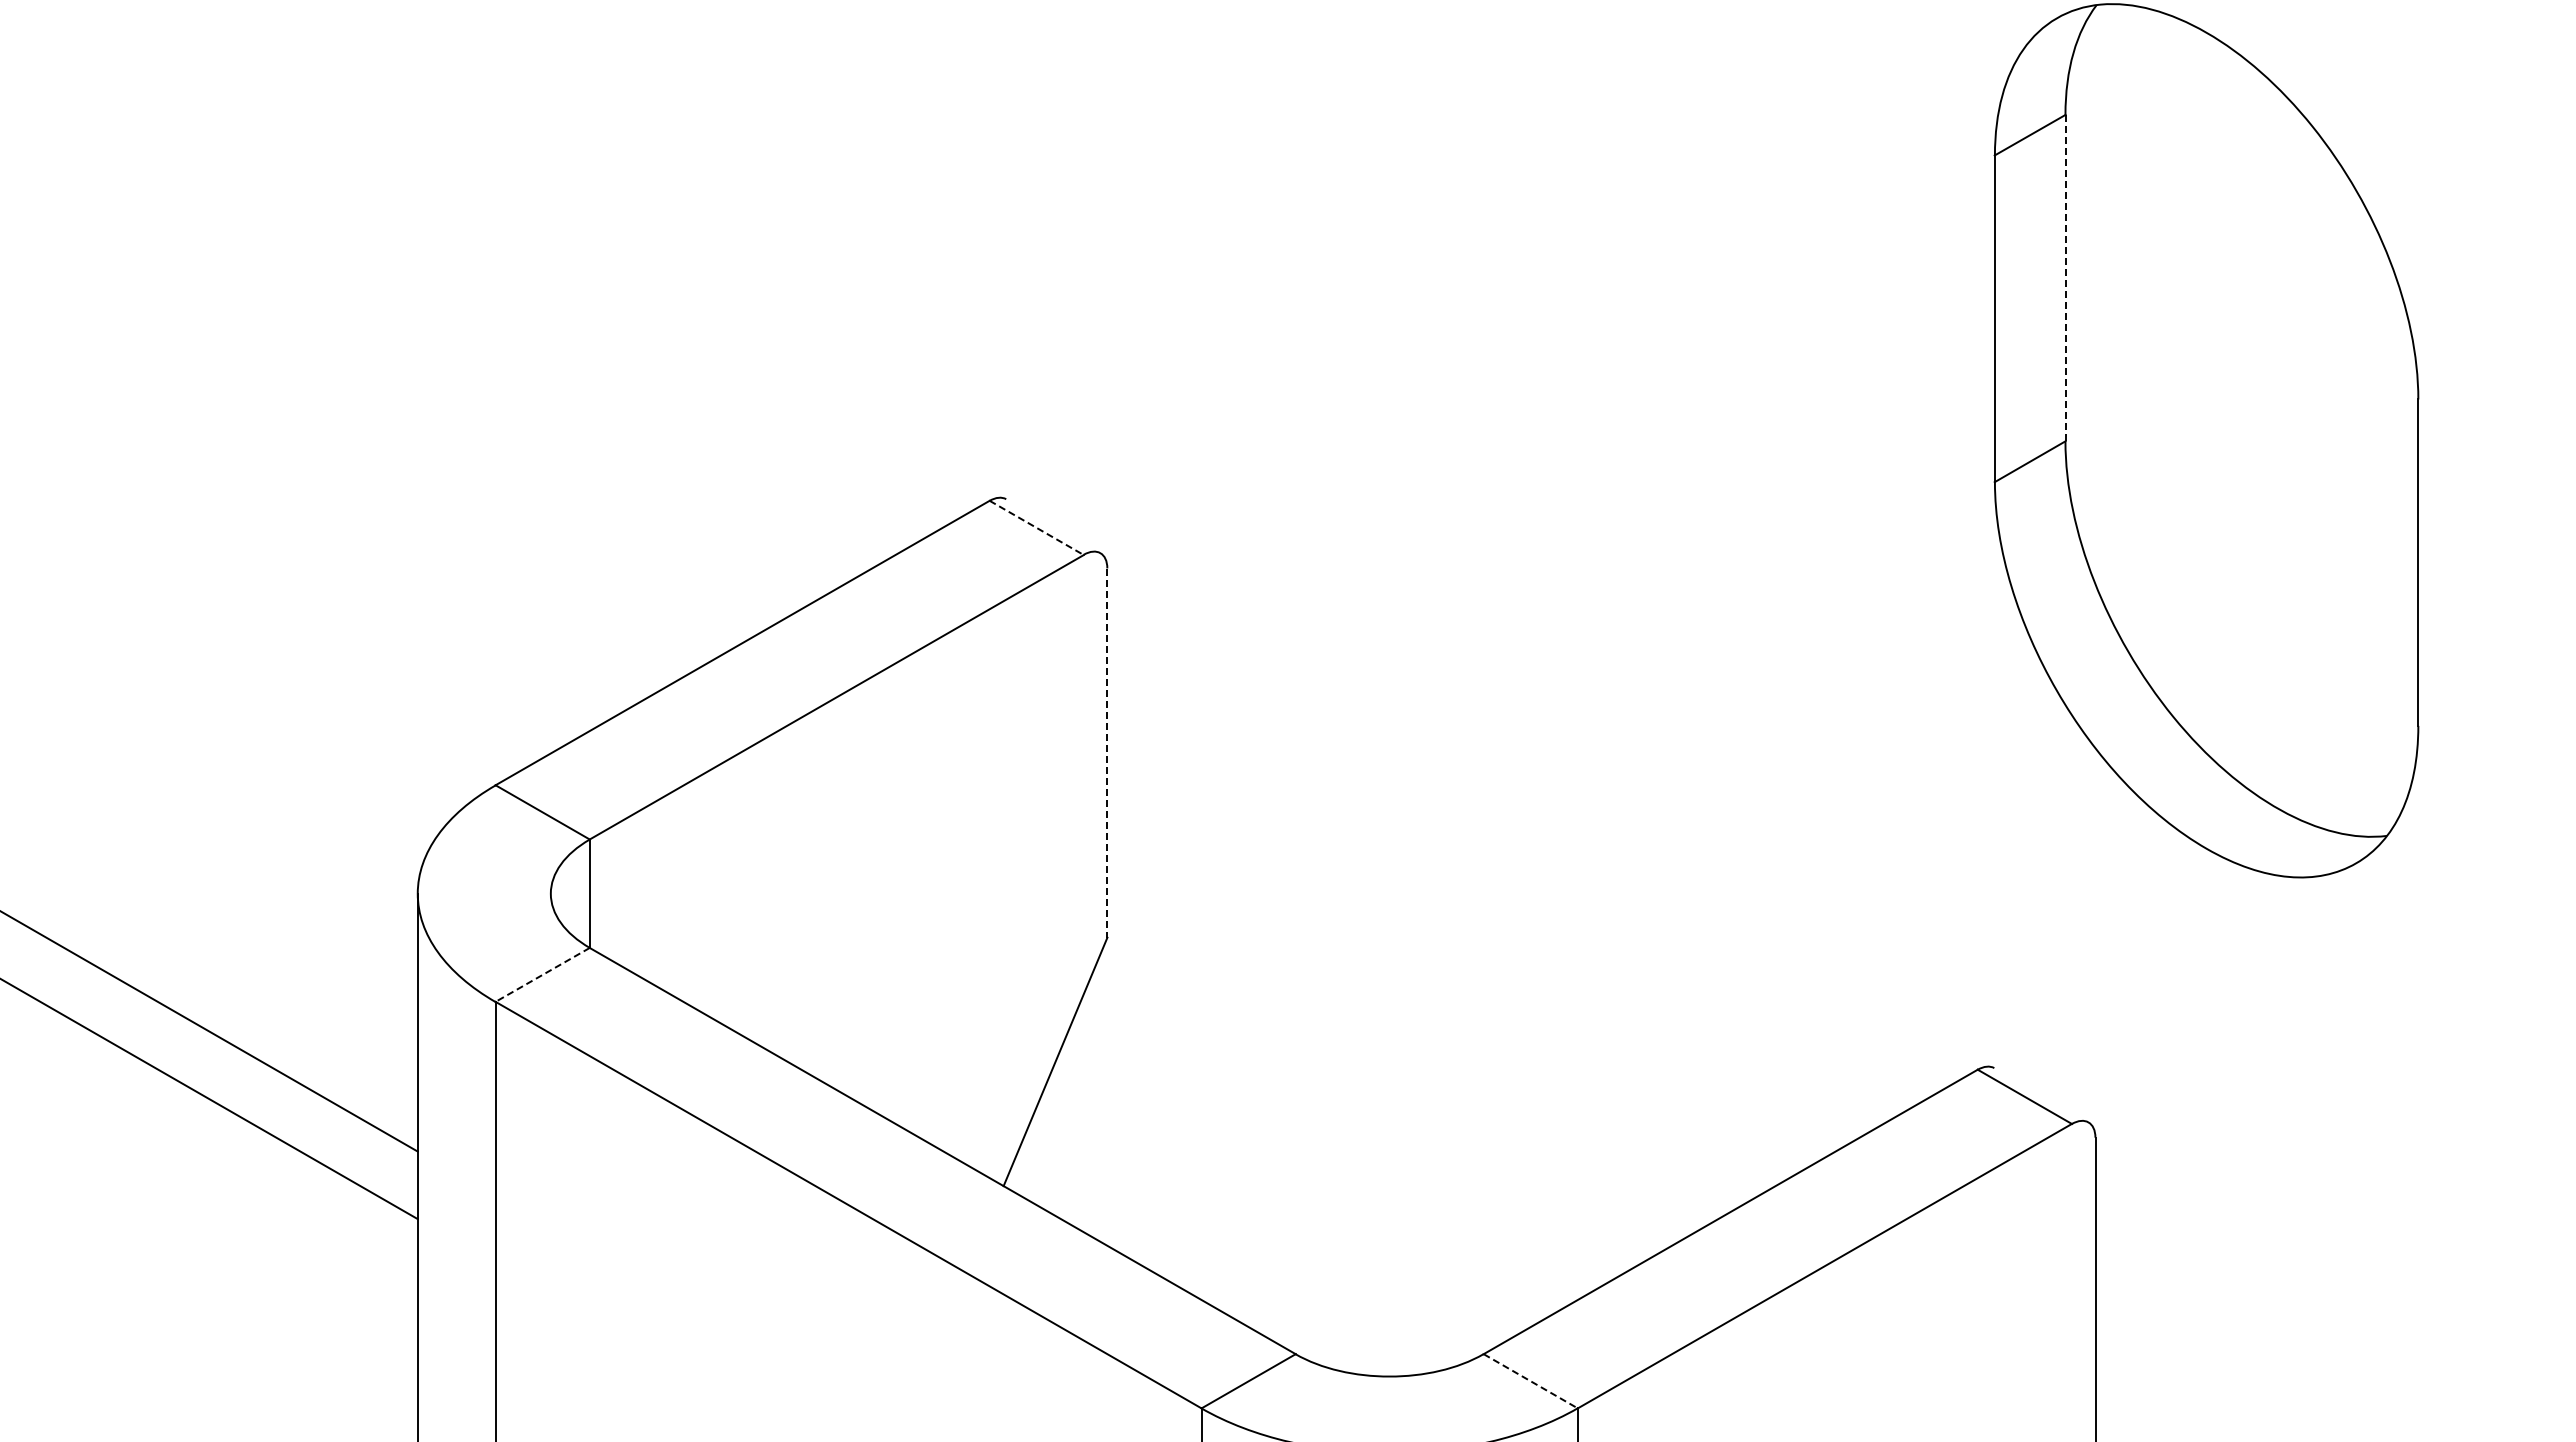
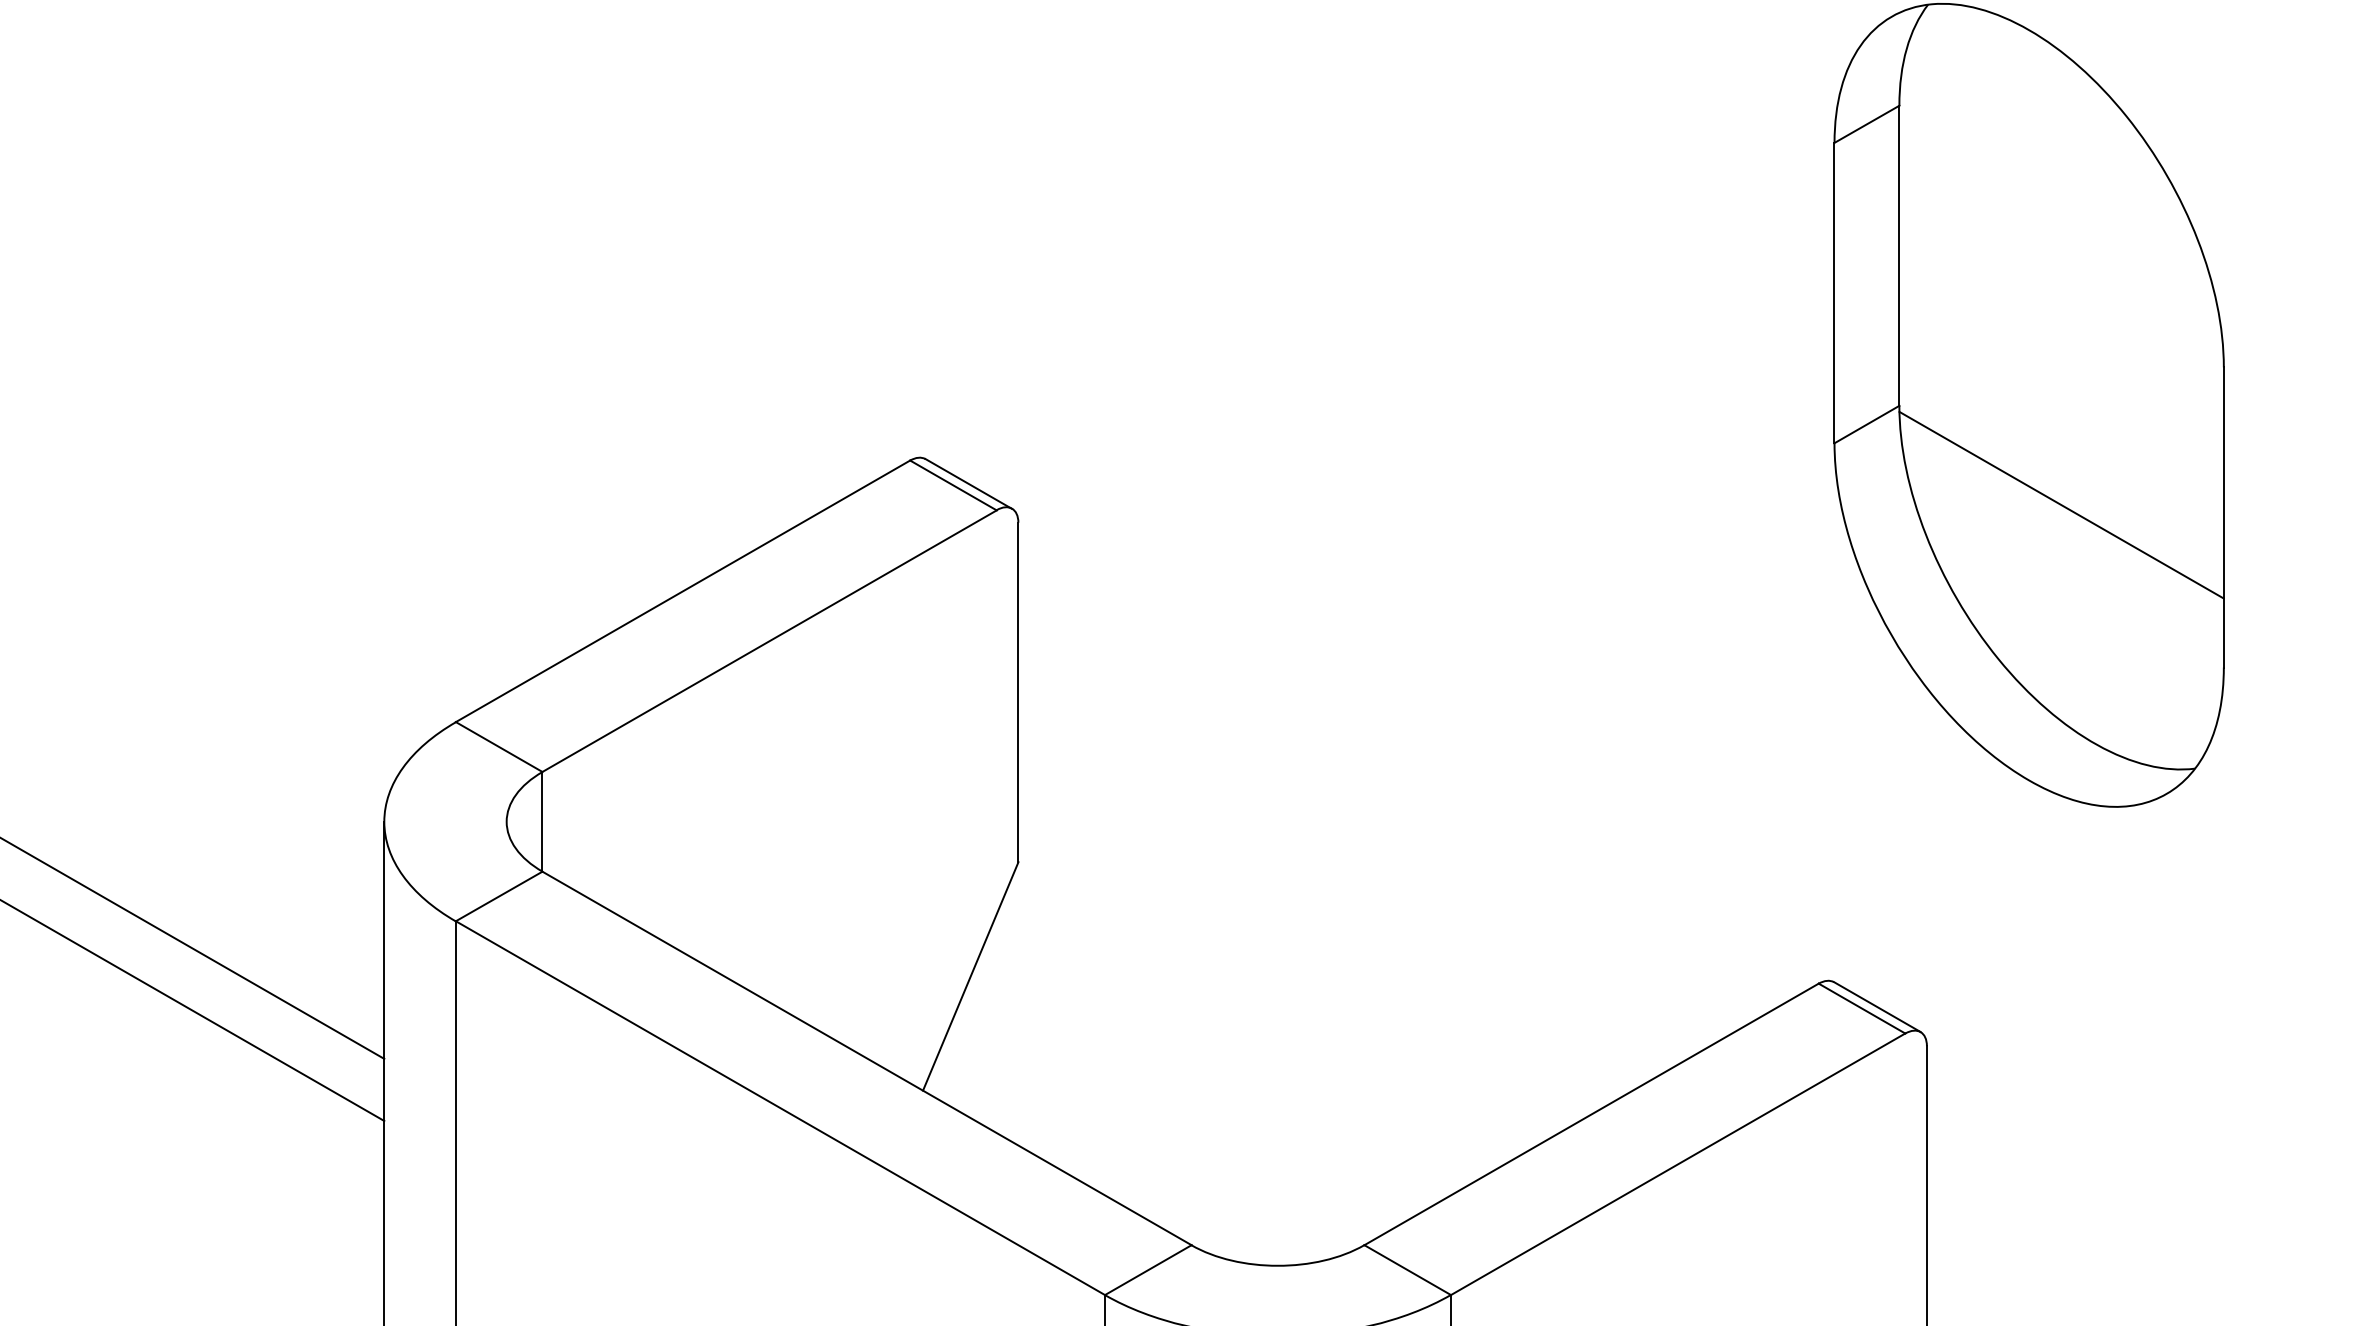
line: (2065, 277) -> (1899, 255), dashed -> solid
line: (1053, 526) -> (968, 484), added
line: (1037, 528) -> (954, 485), dashed -> solid
line: (2241, 548) -> (2061, 504), added
line: (1107, 753) -> (1018, 692), dashed -> solid
line: (542, 975) -> (499, 897), dashed -> solid
line: (2041, 1095) -> (1877, 1007), added
line: (1531, 1381) -> (1408, 1270), dashed -> solid

